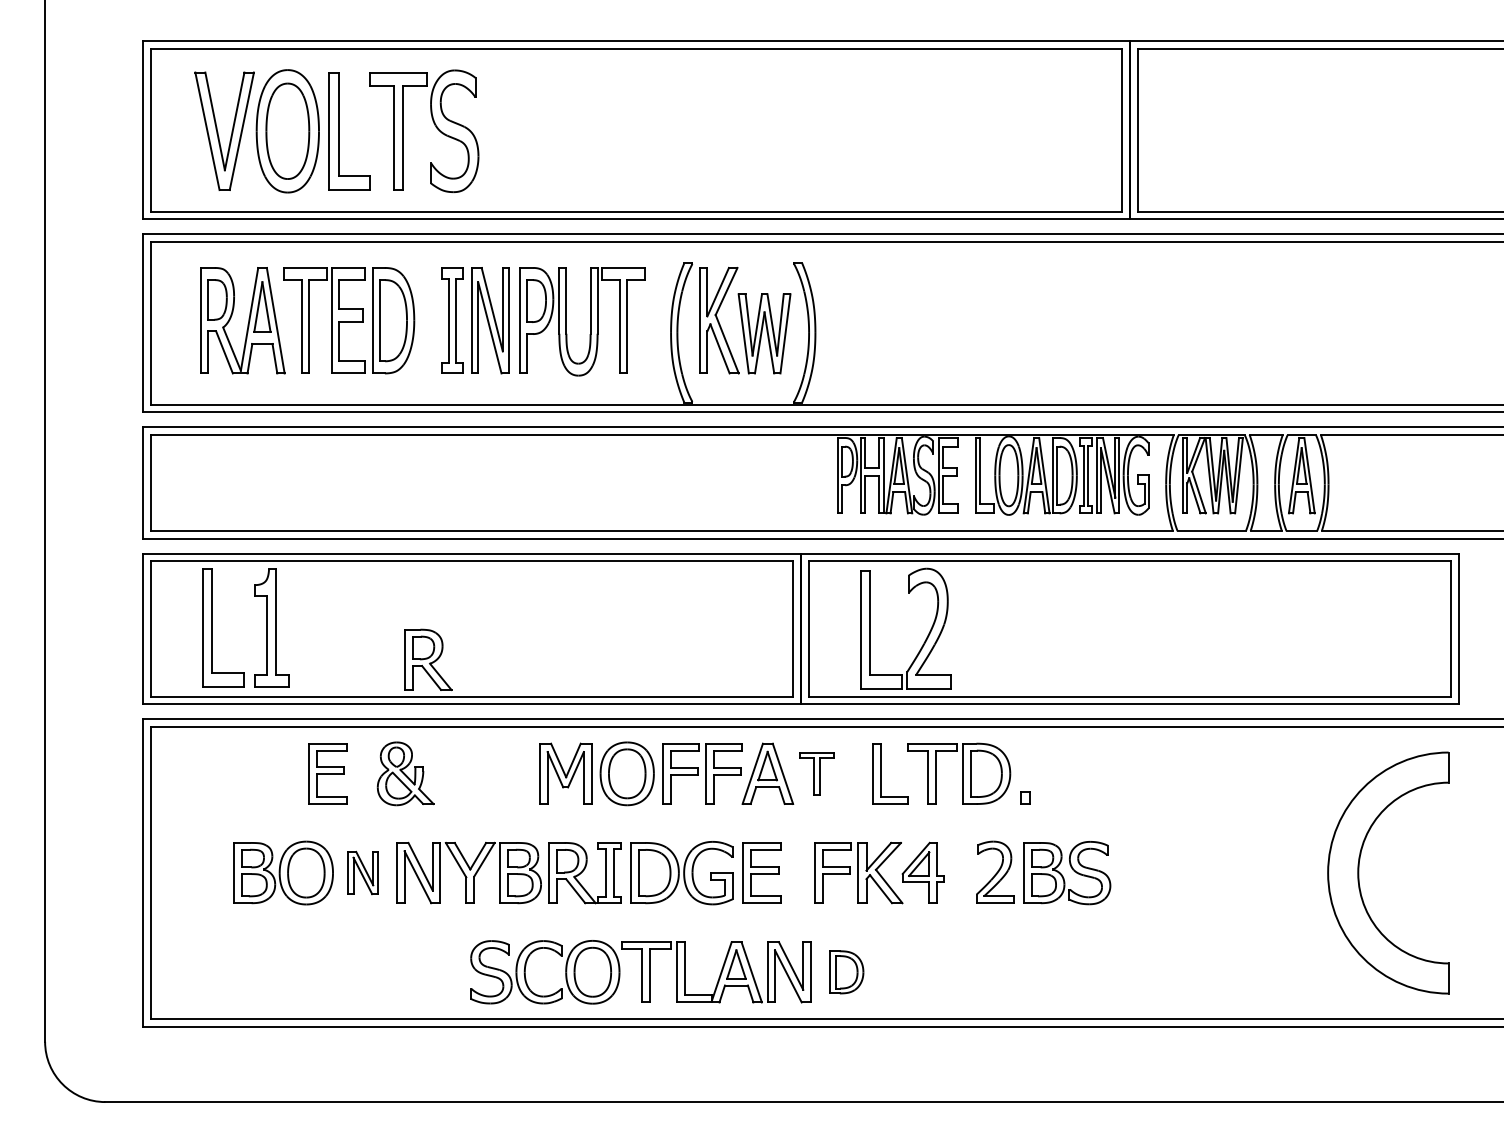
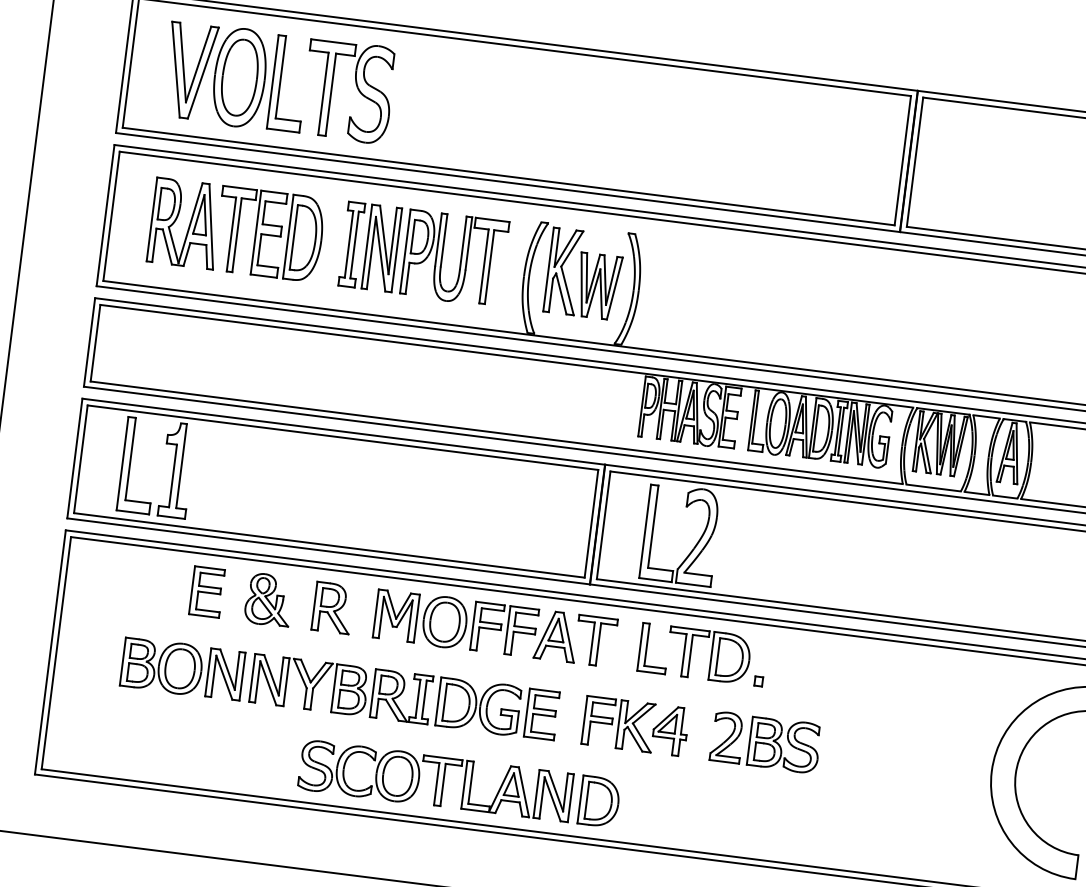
part: (428, 659) -> (333, 607), moved
part: (816, 773) -> (595, 640), size x1.43
part: (363, 872) -> (225, 674), size x1.43
part: (846, 972) -> (599, 801), size x1.43

